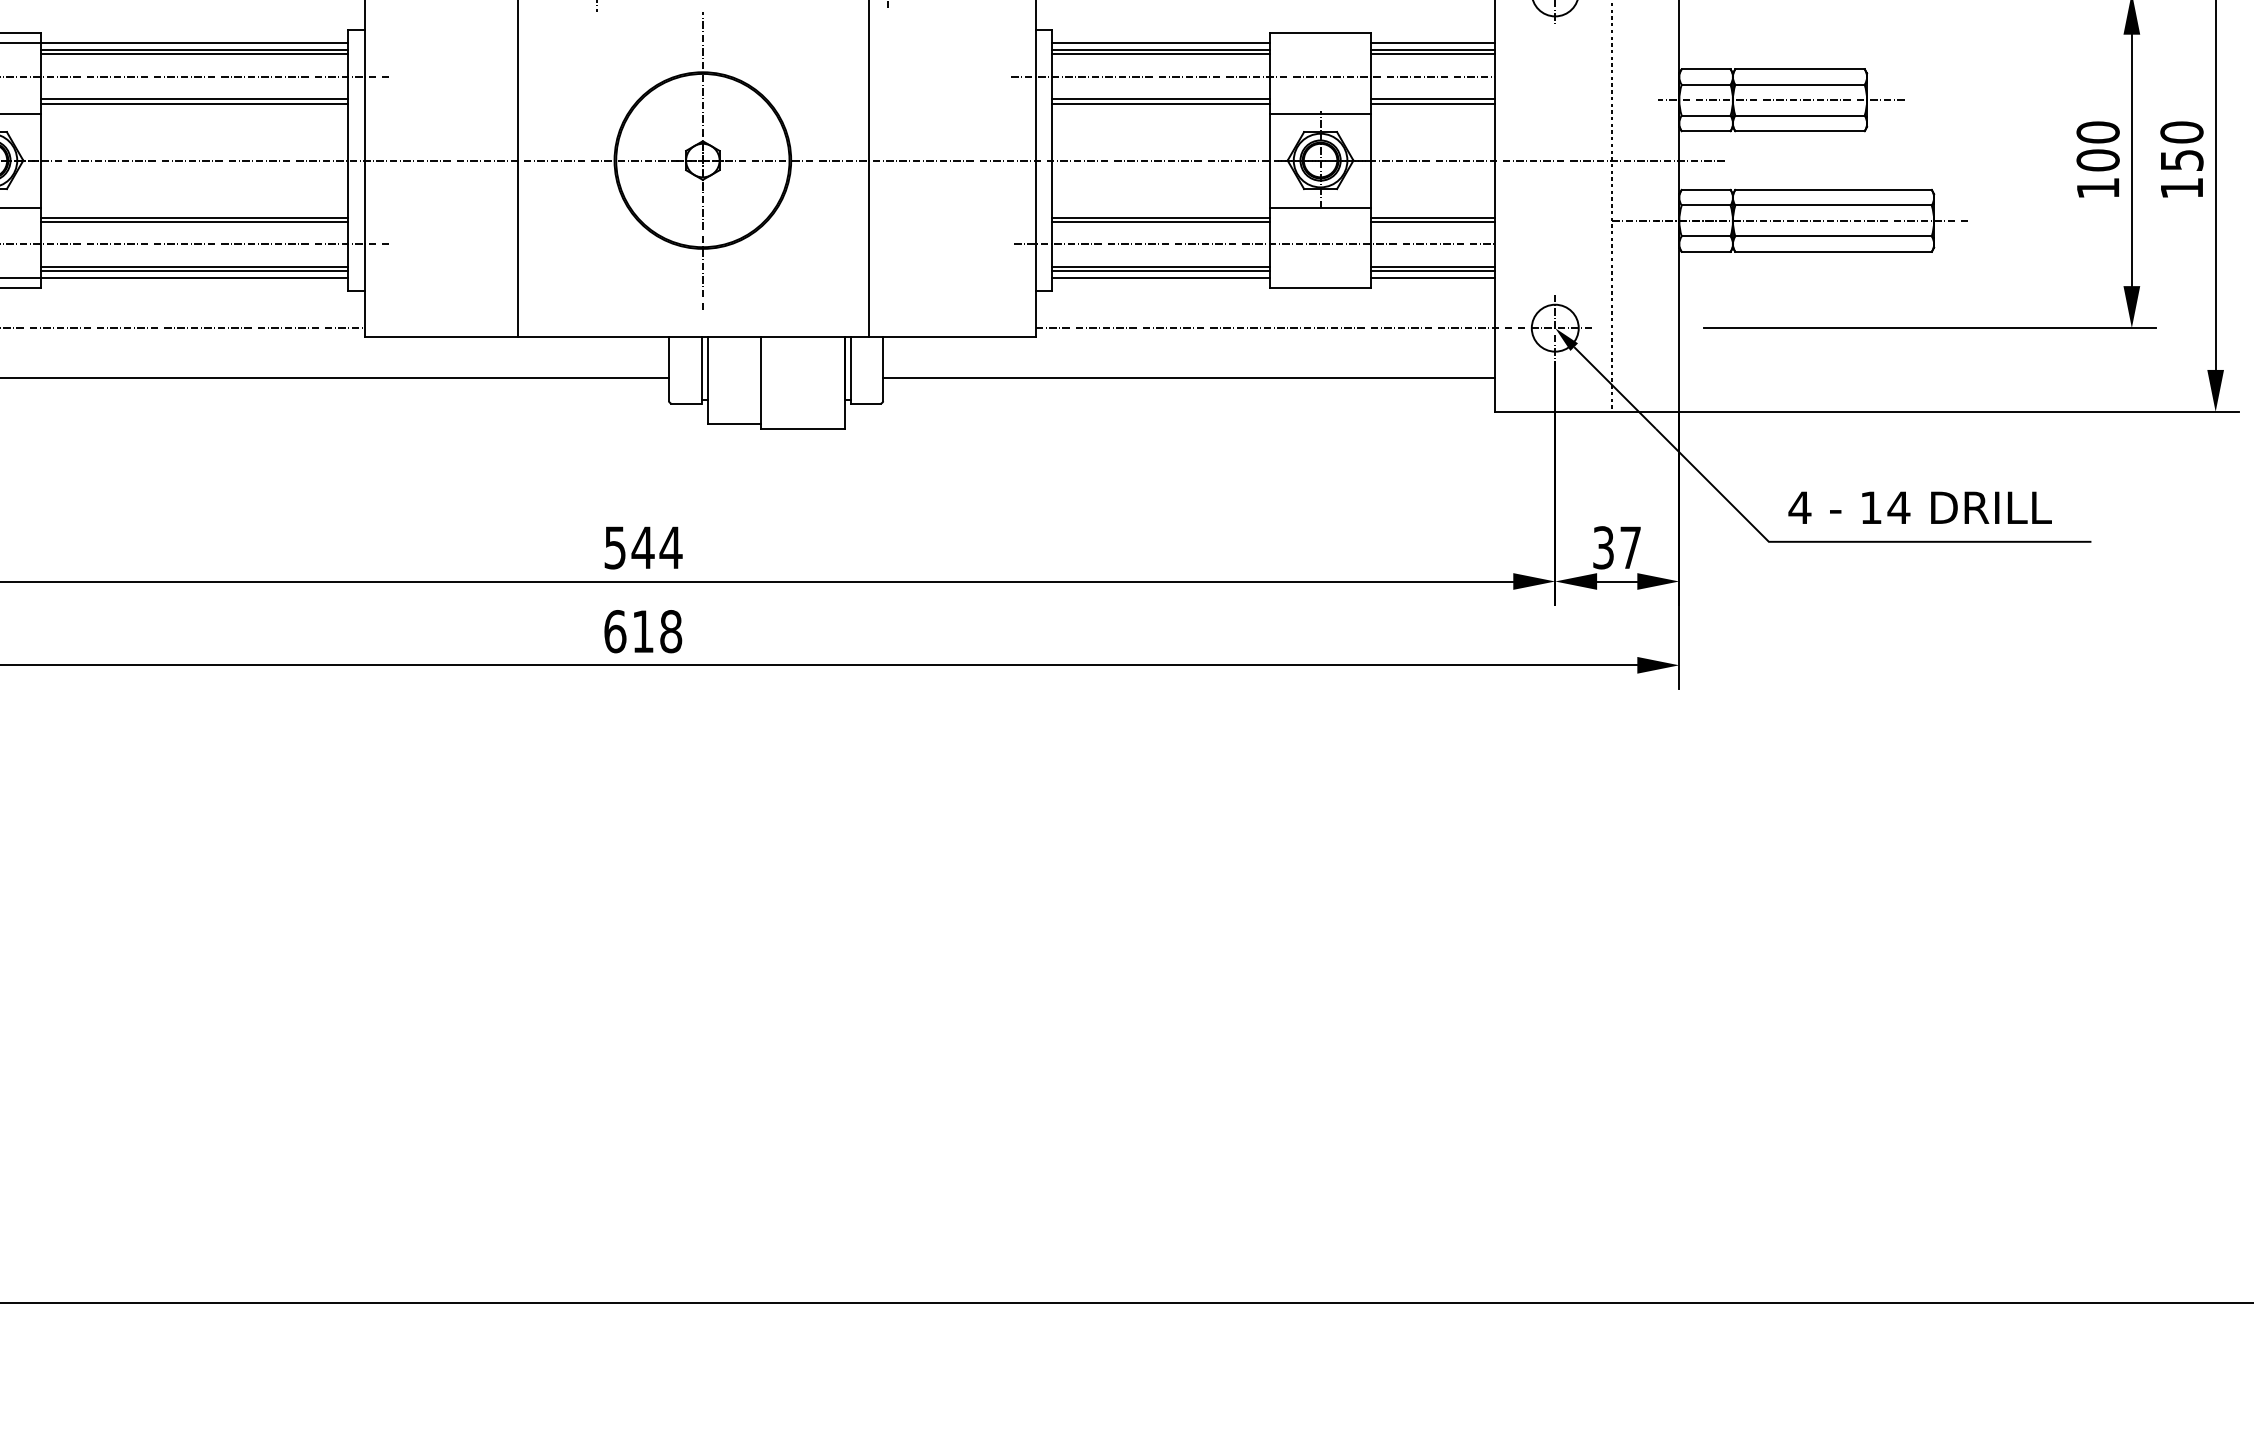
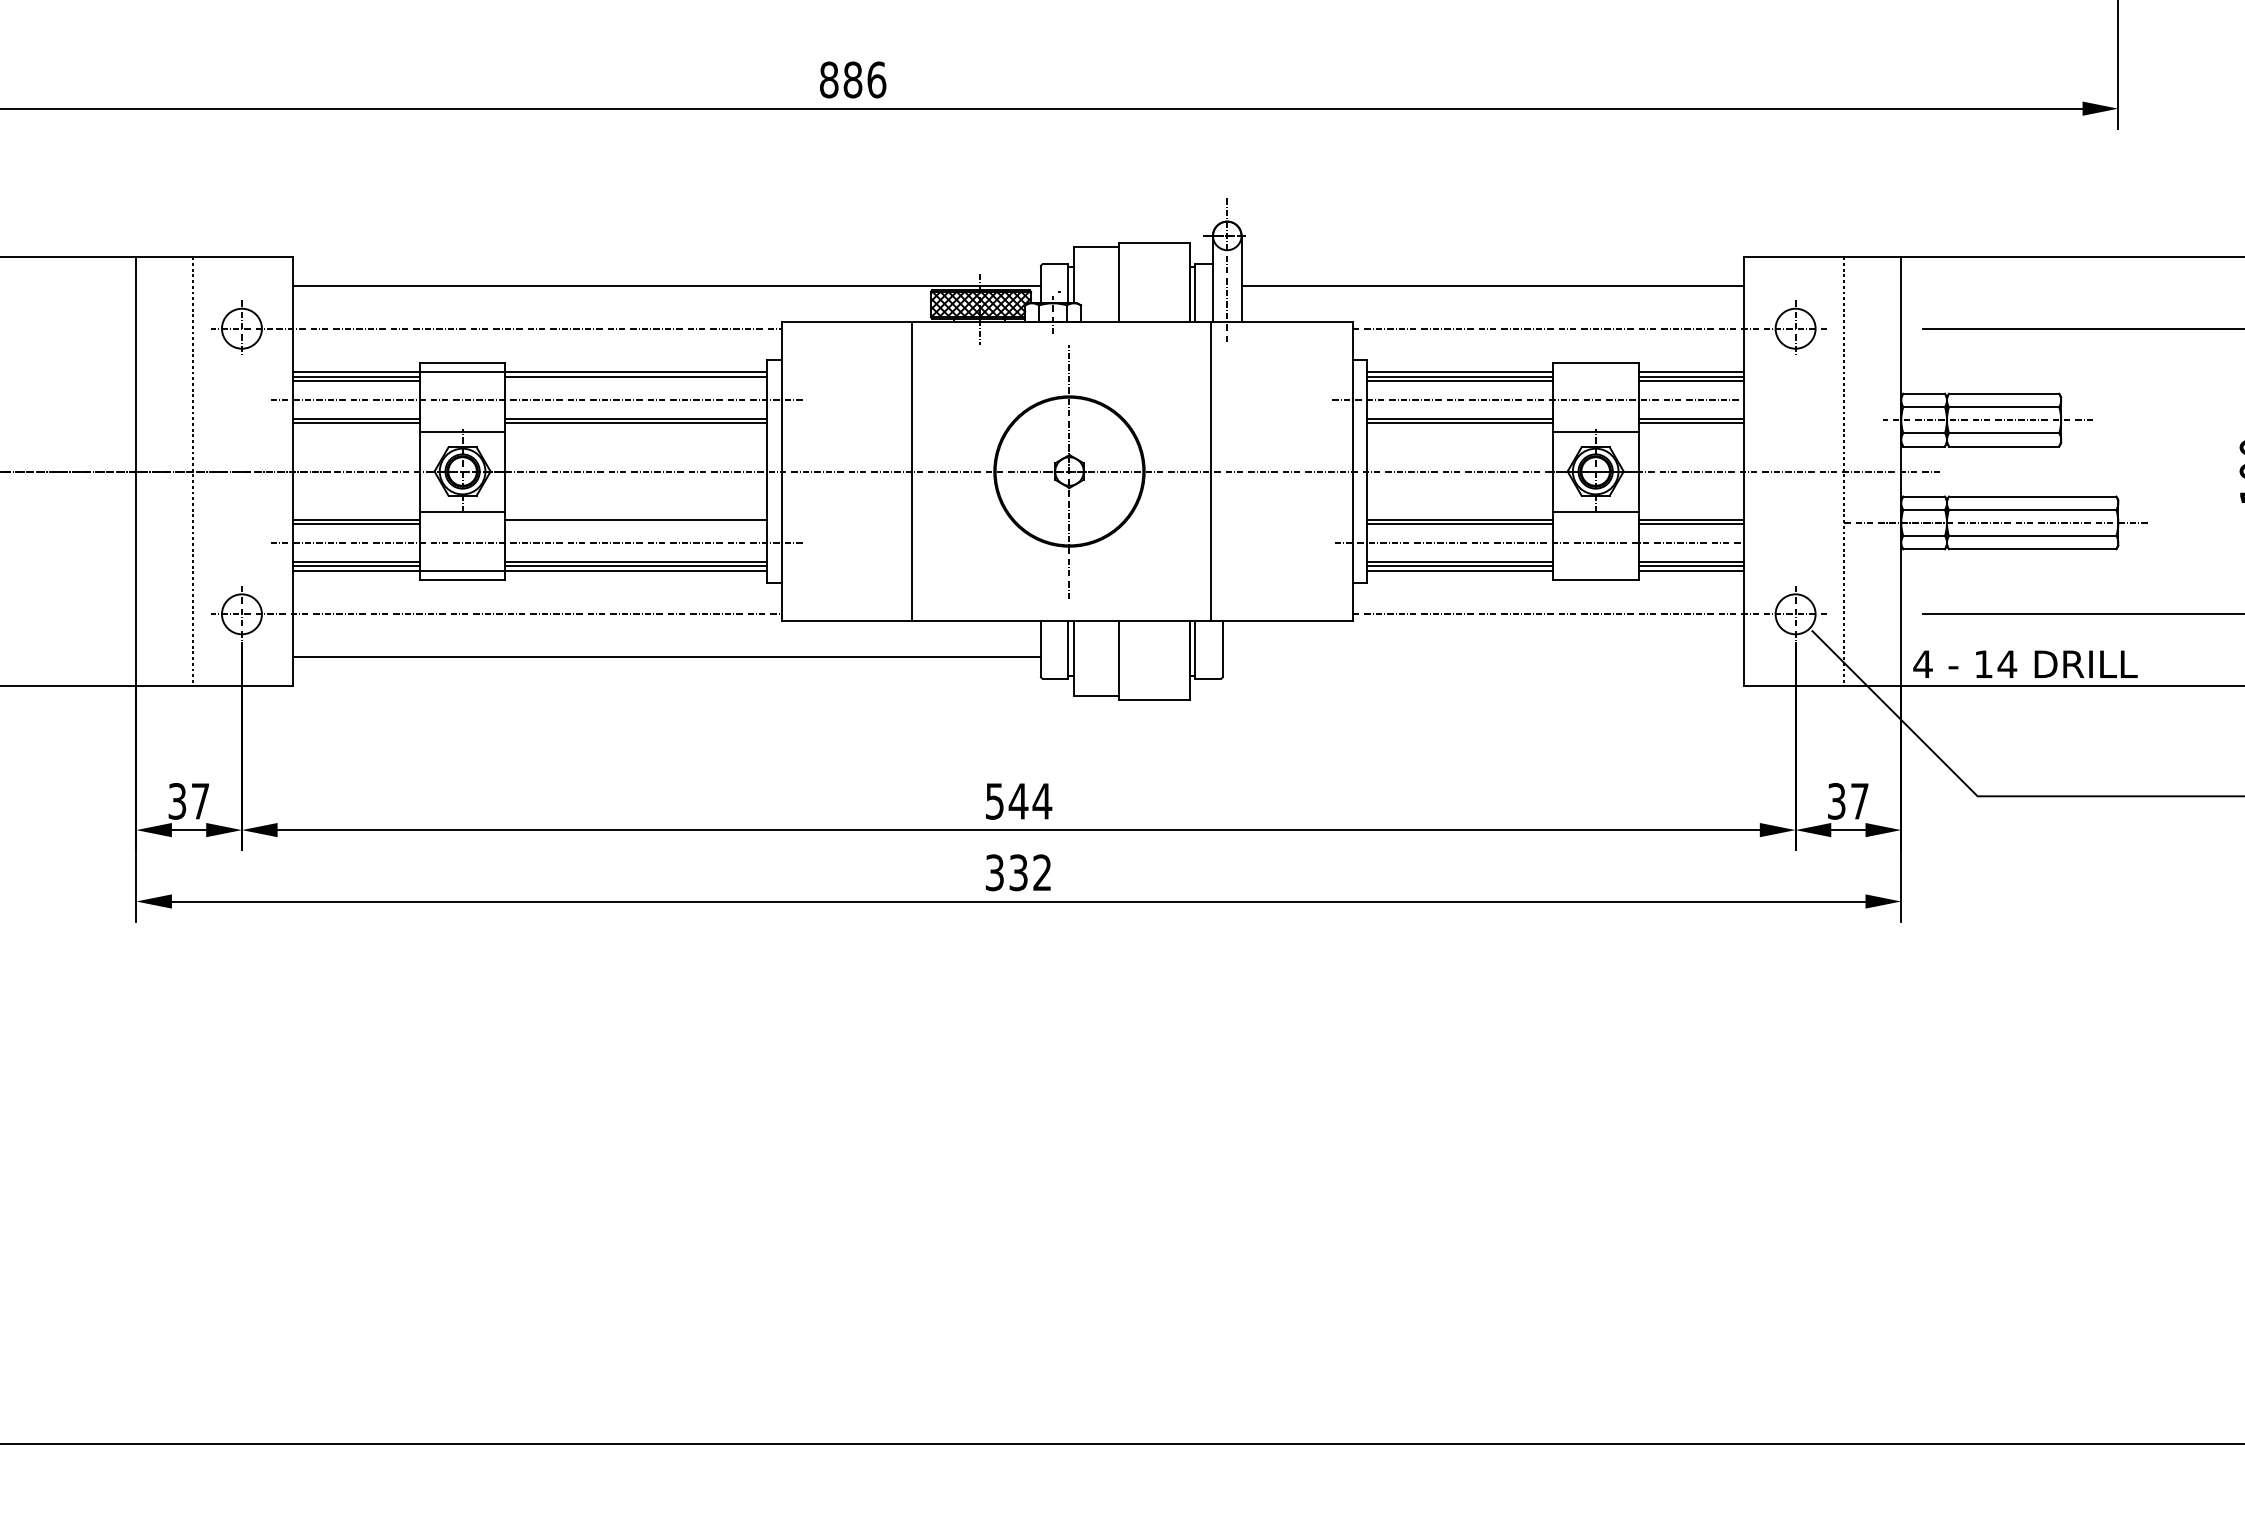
line: (194, 53) -> (636, 380), removed
line: (194, 221) -> (636, 523), removed
fill: (1566, 338) -> (1805, 623), removed
line: (1188, 378) -> (1483, 657), removed
text: (1920, 506) -> (2025, 663), moved
text: (643, 631) -> (1018, 872), 618 -> 332

